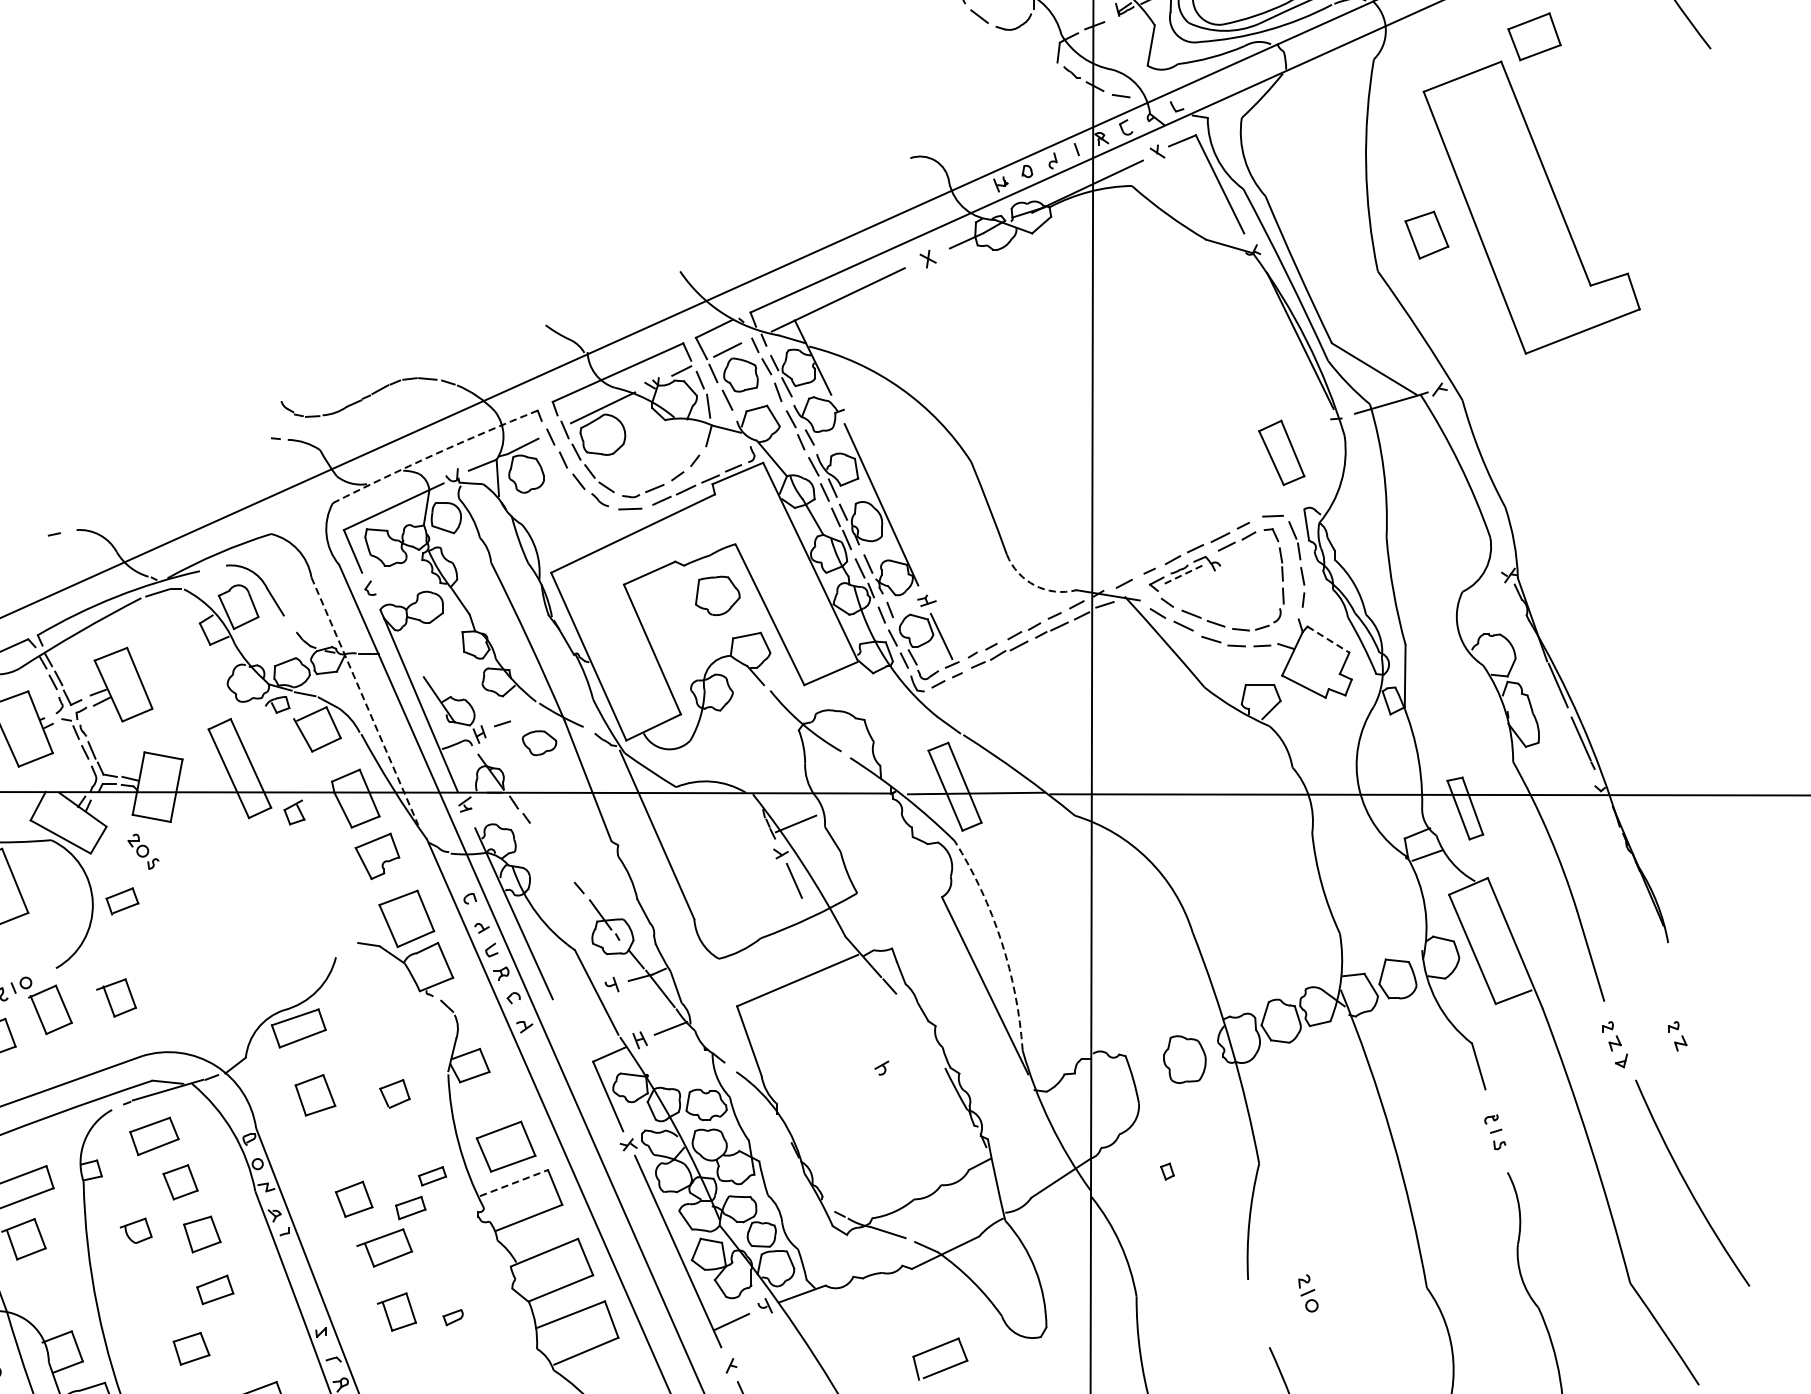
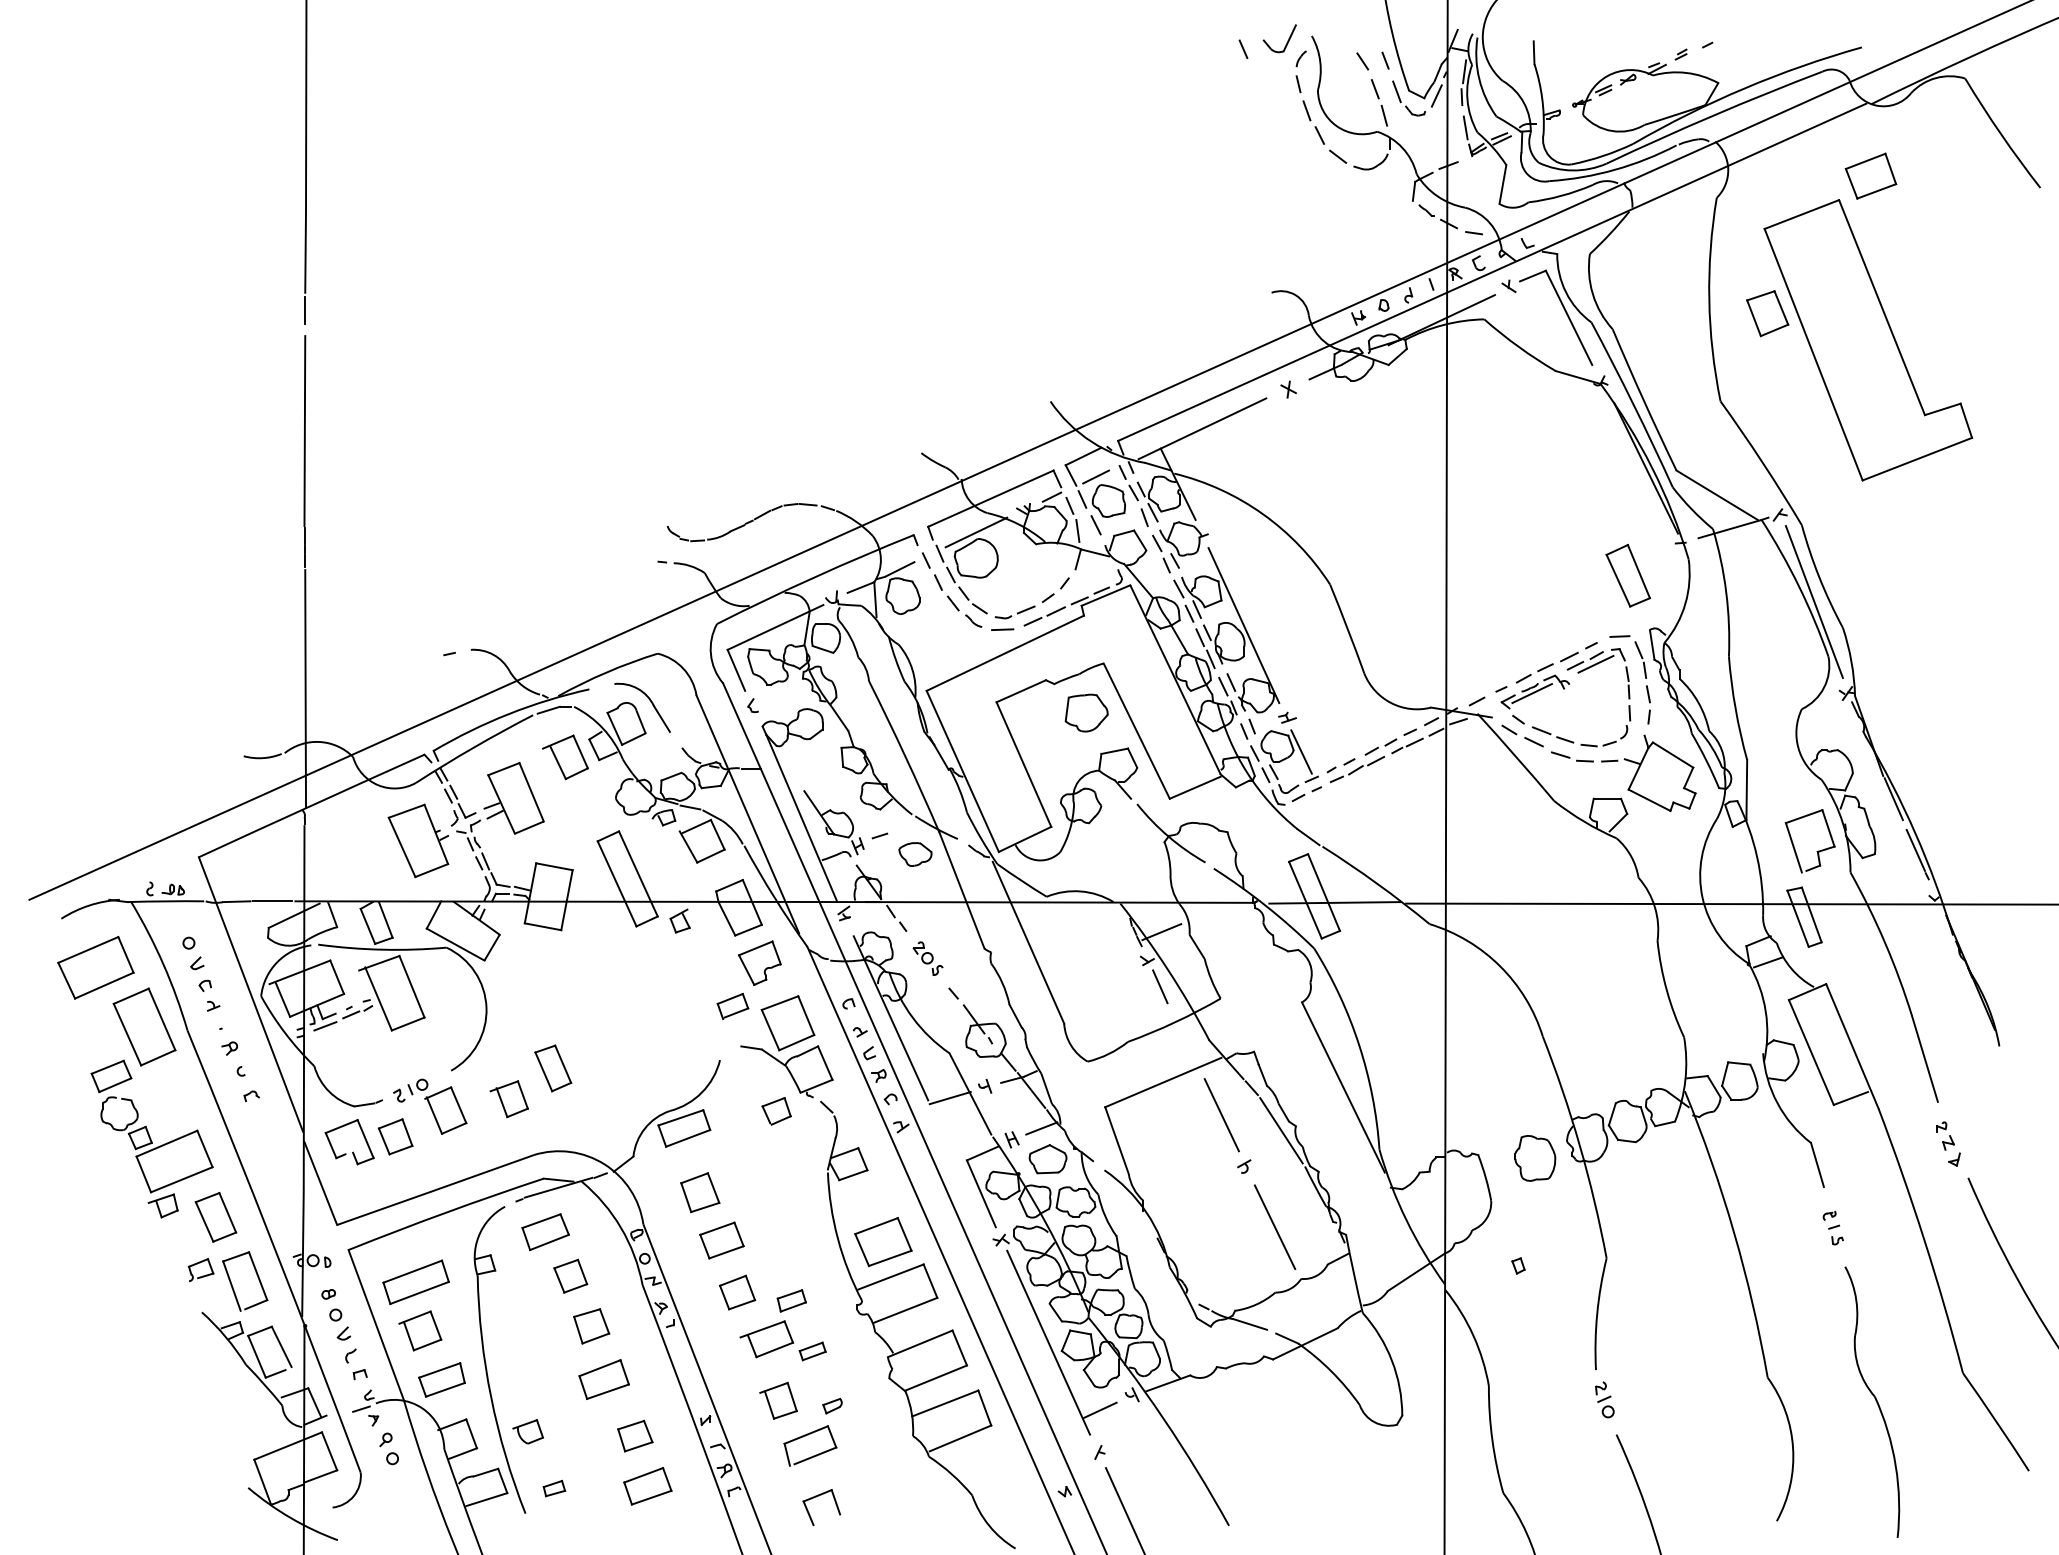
part: (1426, 235) -> (1767, 313), moved
arc: (434, 454) -> (814, 577), dashed -> solid
line: (1474, 479) -> (1813, 601), added
line: (1247, 544) -> (1595, 663), added
line: (1182, 575) -> (1532, 693), dashed -> solid
arc: (1035, 585) -> (1391, 703), dashed -> solid
line: (1328, 640) -> (1673, 755), dashed -> solid
part: (175, 642) -> (565, 757), added
line: (364, 701) -> (747, 814), dashed -> solid
part: (1477, 740) -> (1816, 851), added
part: (142, 851) -> (927, 958), moved
part: (121, 901) -> (732, 1006), moved
arc: (1001, 942) -> (1359, 1045), dashed -> solid
part: (162, 965) -> (553, 1068), added
line: (574, 997) -> (949, 1098), added
line: (858, 1014) -> (1221, 1115), added
line: (920, 1030) -> (1281, 1130), added
part: (1677, 1035) -> (2008, 1135), removed
part: (676, 1060) -> (1047, 1159), added
part: (394, 1094) -> (776, 1111), moved
line: (913, 1131) -> (1274, 1227), added
part: (337, 1145) -> (721, 1240), added
part: (432, 1176) -> (812, 1351), moved
line: (513, 1183) -> (890, 1277), dashed -> solid
part: (135, 1230) -> (527, 1431), moved
part: (45, 1289) -> (441, 1379), added
part: (214, 1289) -> (603, 1379), size x1.43
part: (1308, 1292) -> (1604, 1399), moved
part: (191, 1348) -> (635, 1435), moved
part: (938, 1348) -> (808, 1435), moved

